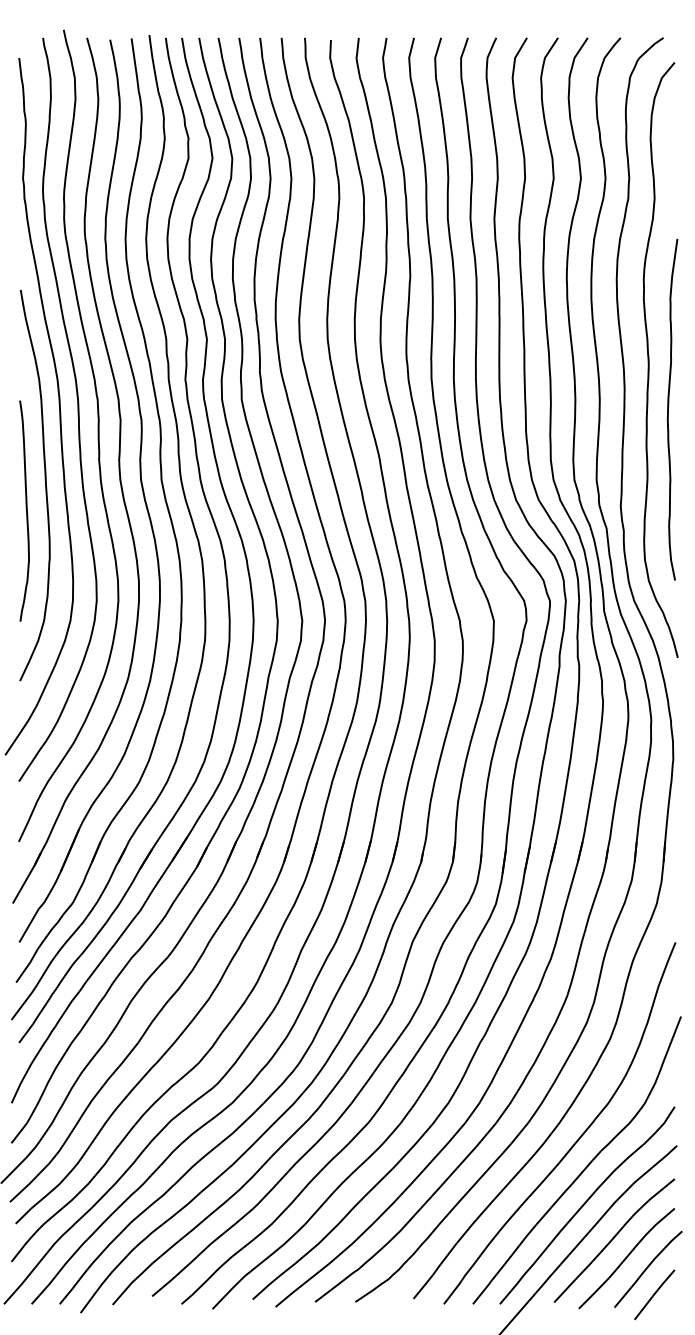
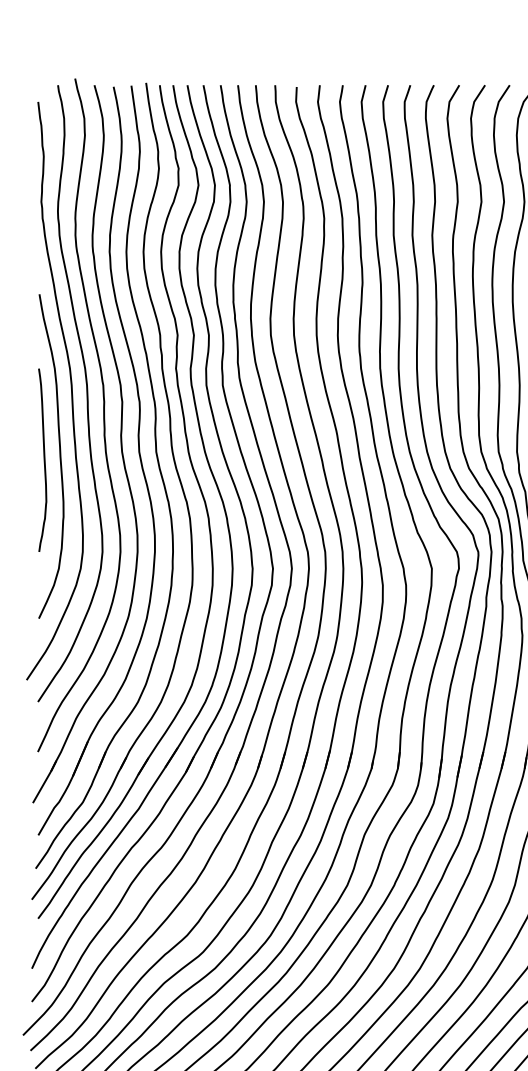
curve: (26, 510) -> (44, 459), moved

